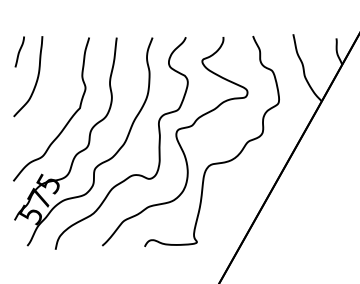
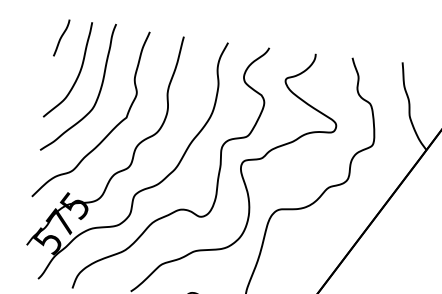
curve: (54, 92) -> (97, 93), added

